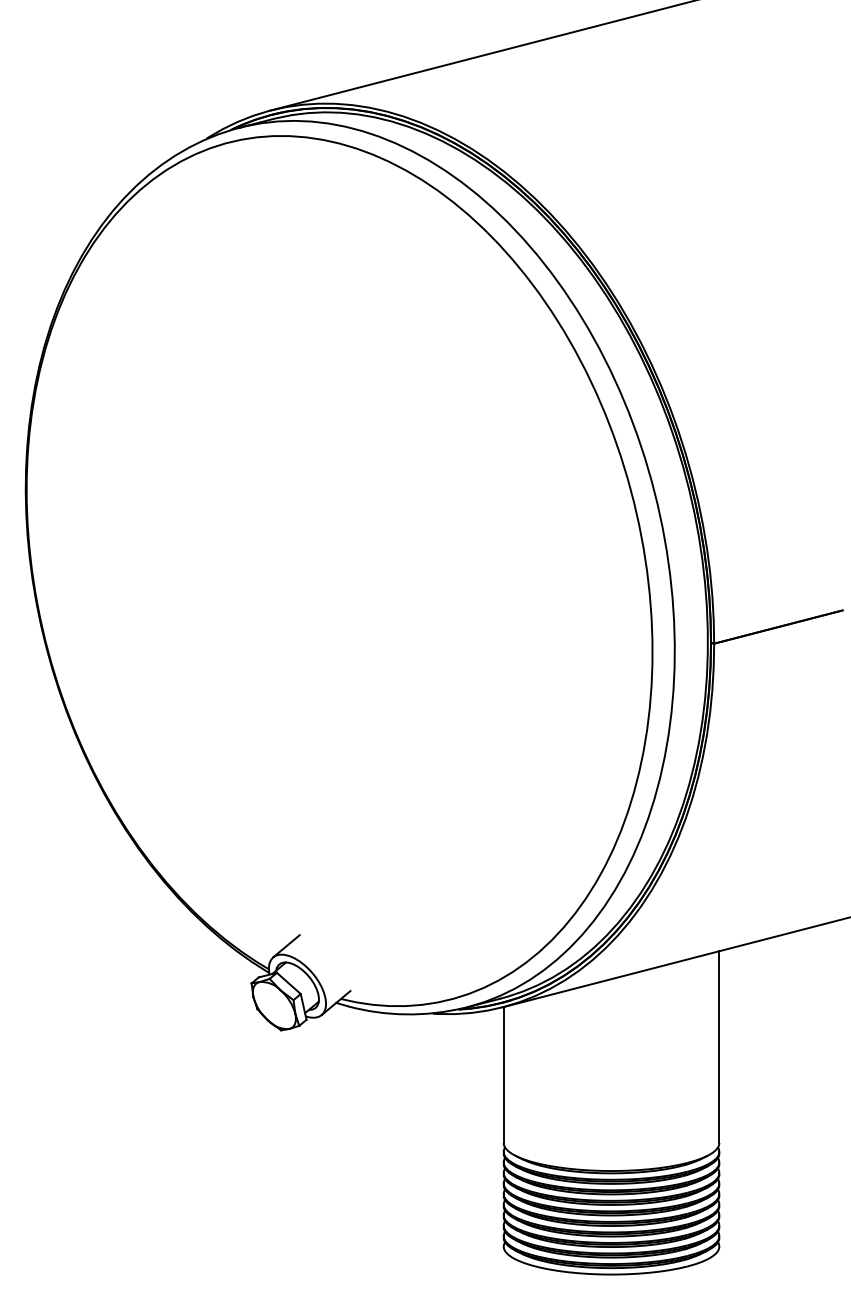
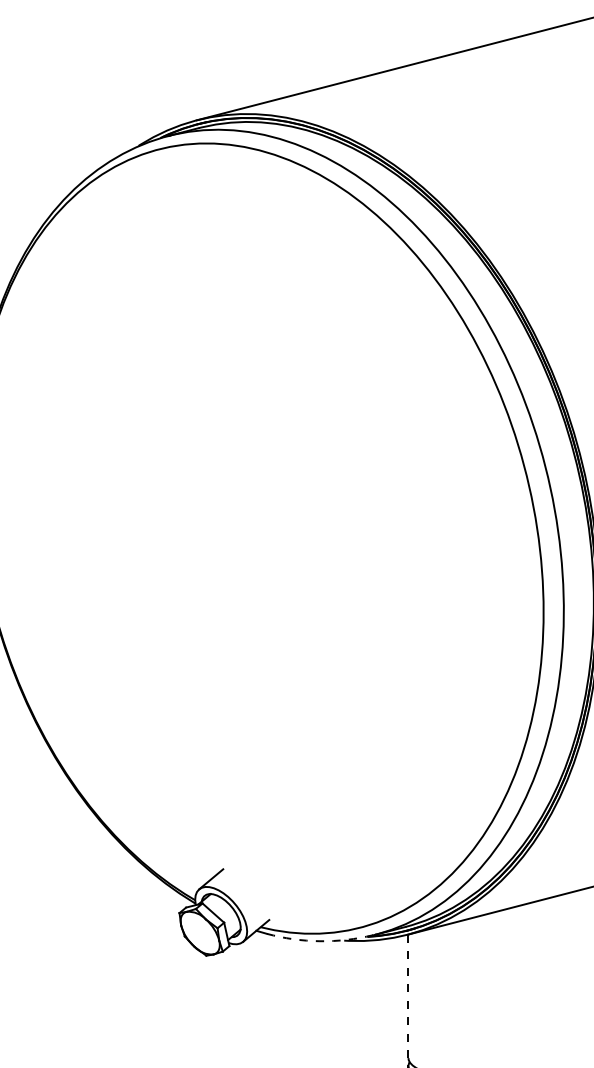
arc: (406, 1014) -> (320, 941), solid -> dashed
line: (503, 1075) -> (408, 996), solid -> dashed

